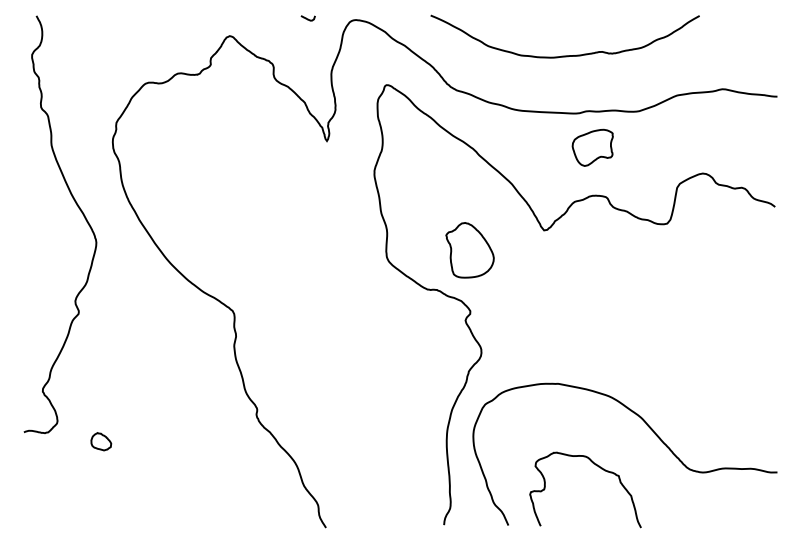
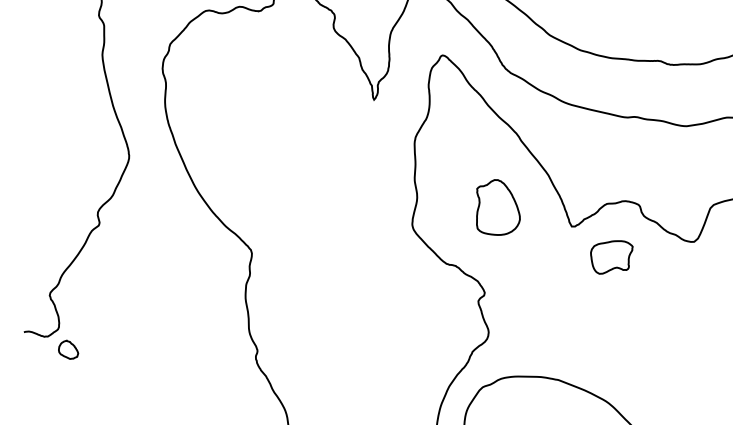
part: (592, 147) -> (610, 256), moved
part: (469, 250) -> (497, 207), moved
part: (101, 441) -> (69, 349), moved

